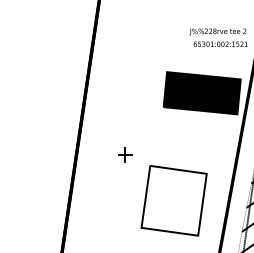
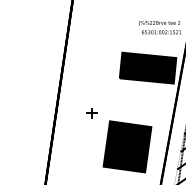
fill: (174, 200) -> (127, 146), added

